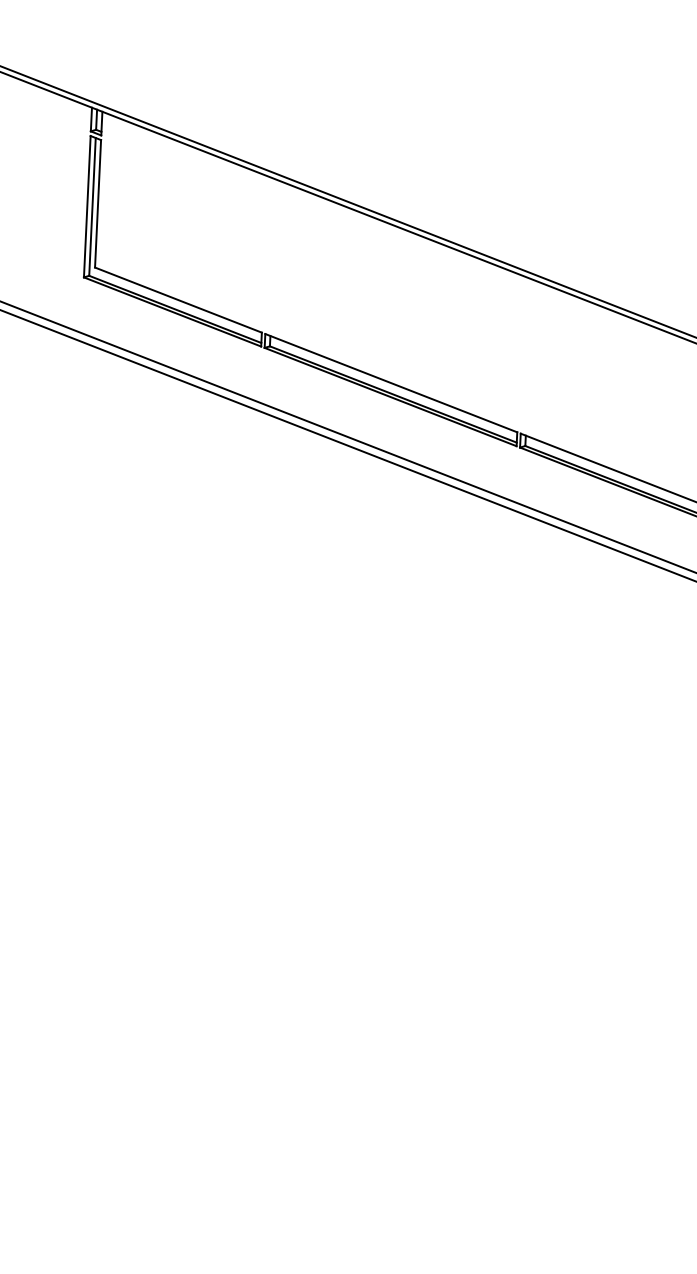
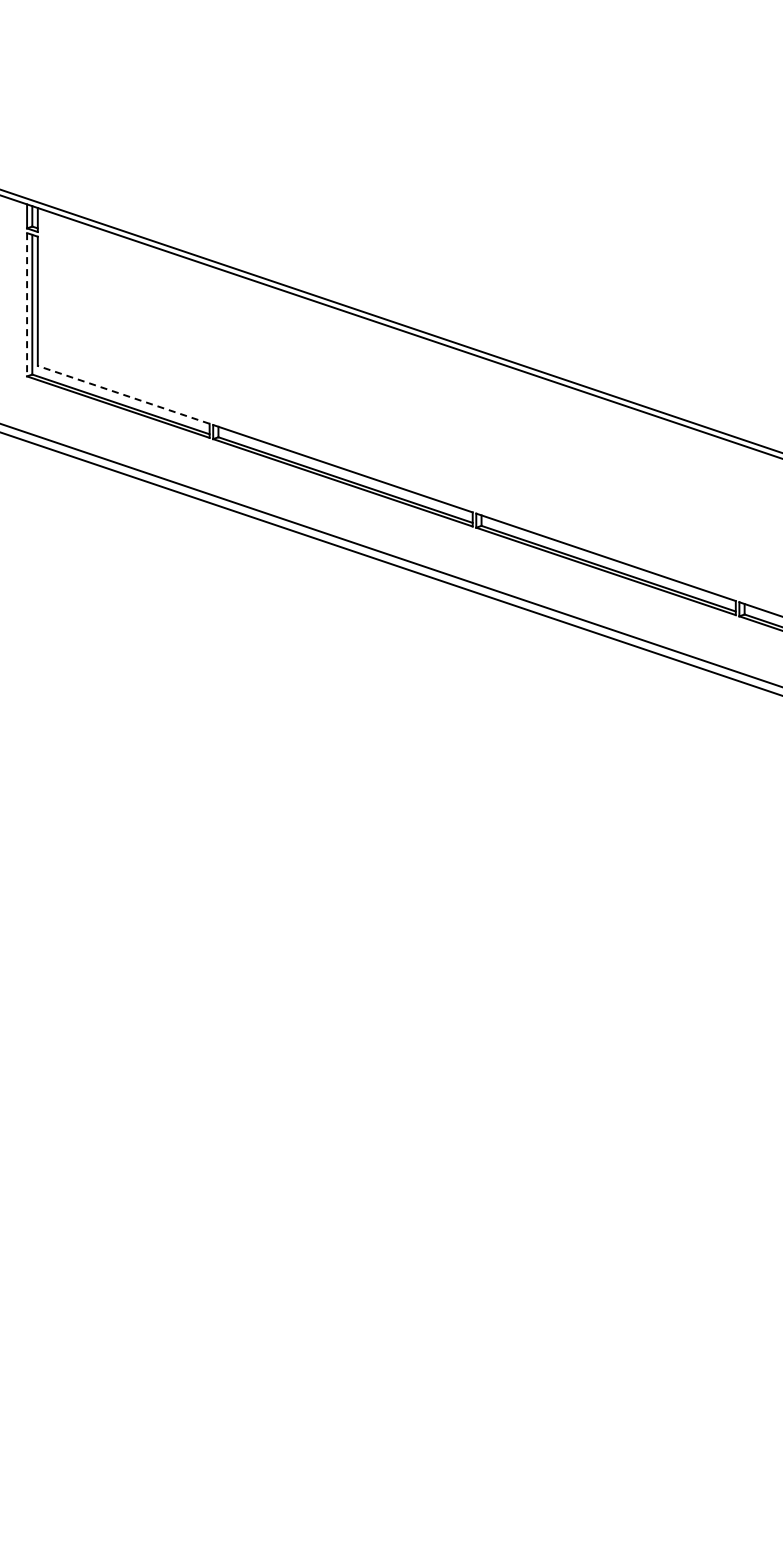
line: (87, 206) -> (27, 304), solid -> dashed
line: (178, 299) -> (123, 394), solid -> dashed

